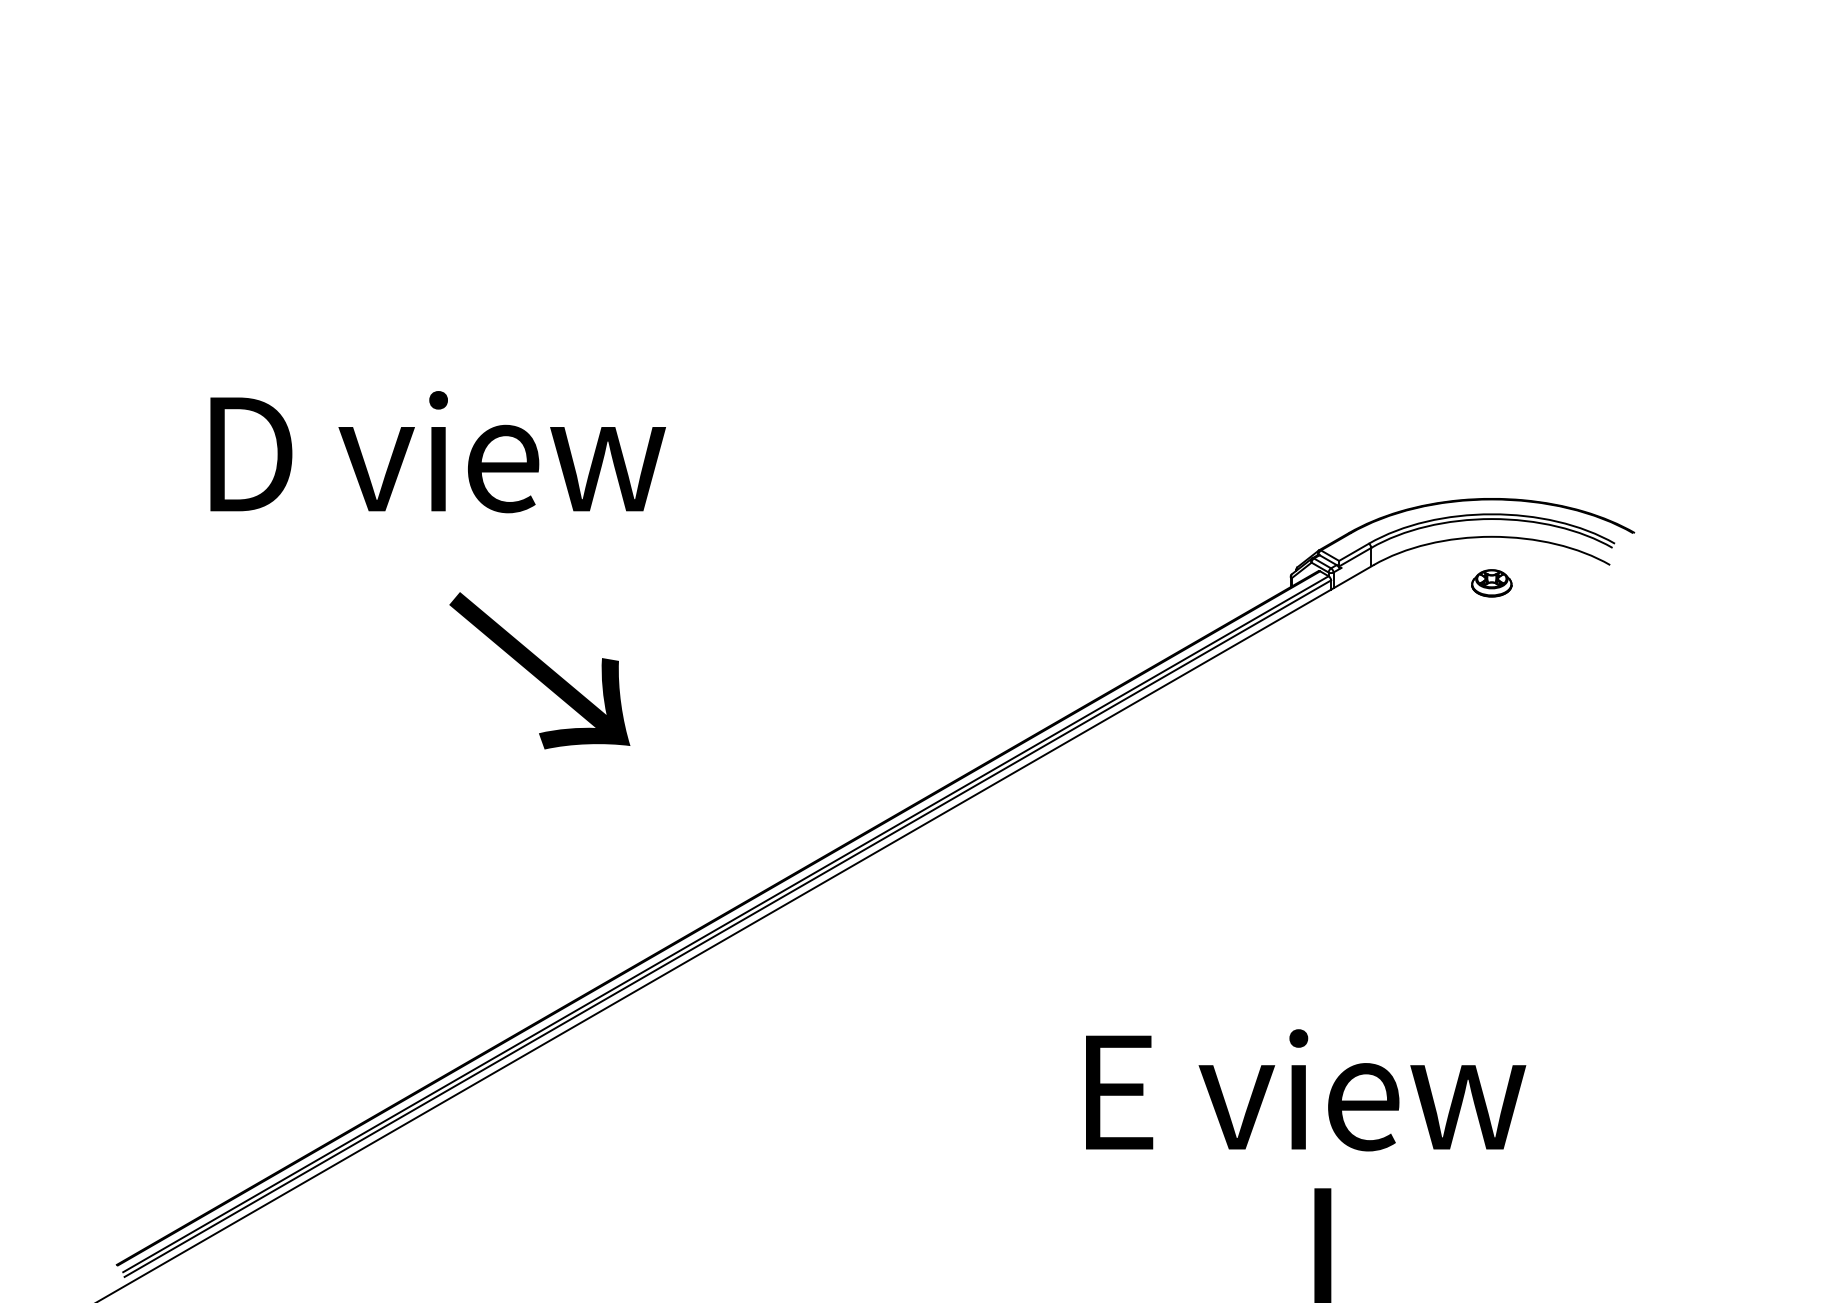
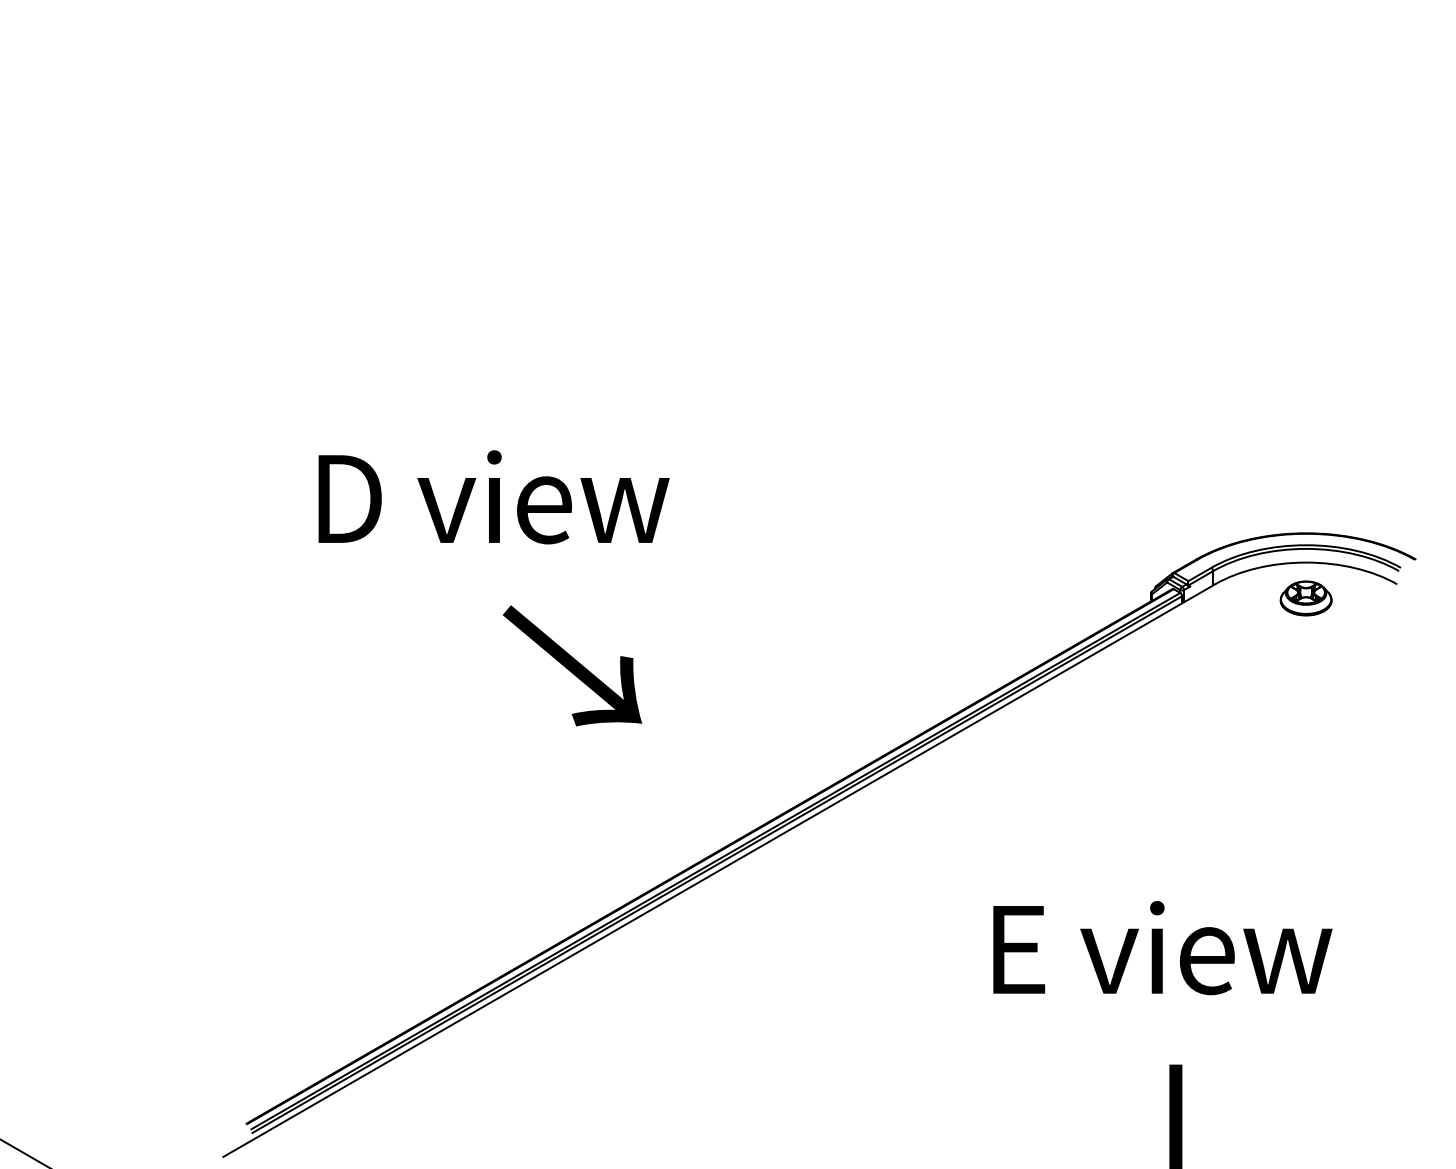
part: (1491, 583) -> (1305, 598), size x1.67
text: (1305, 1090) -> (1162, 948), moved

